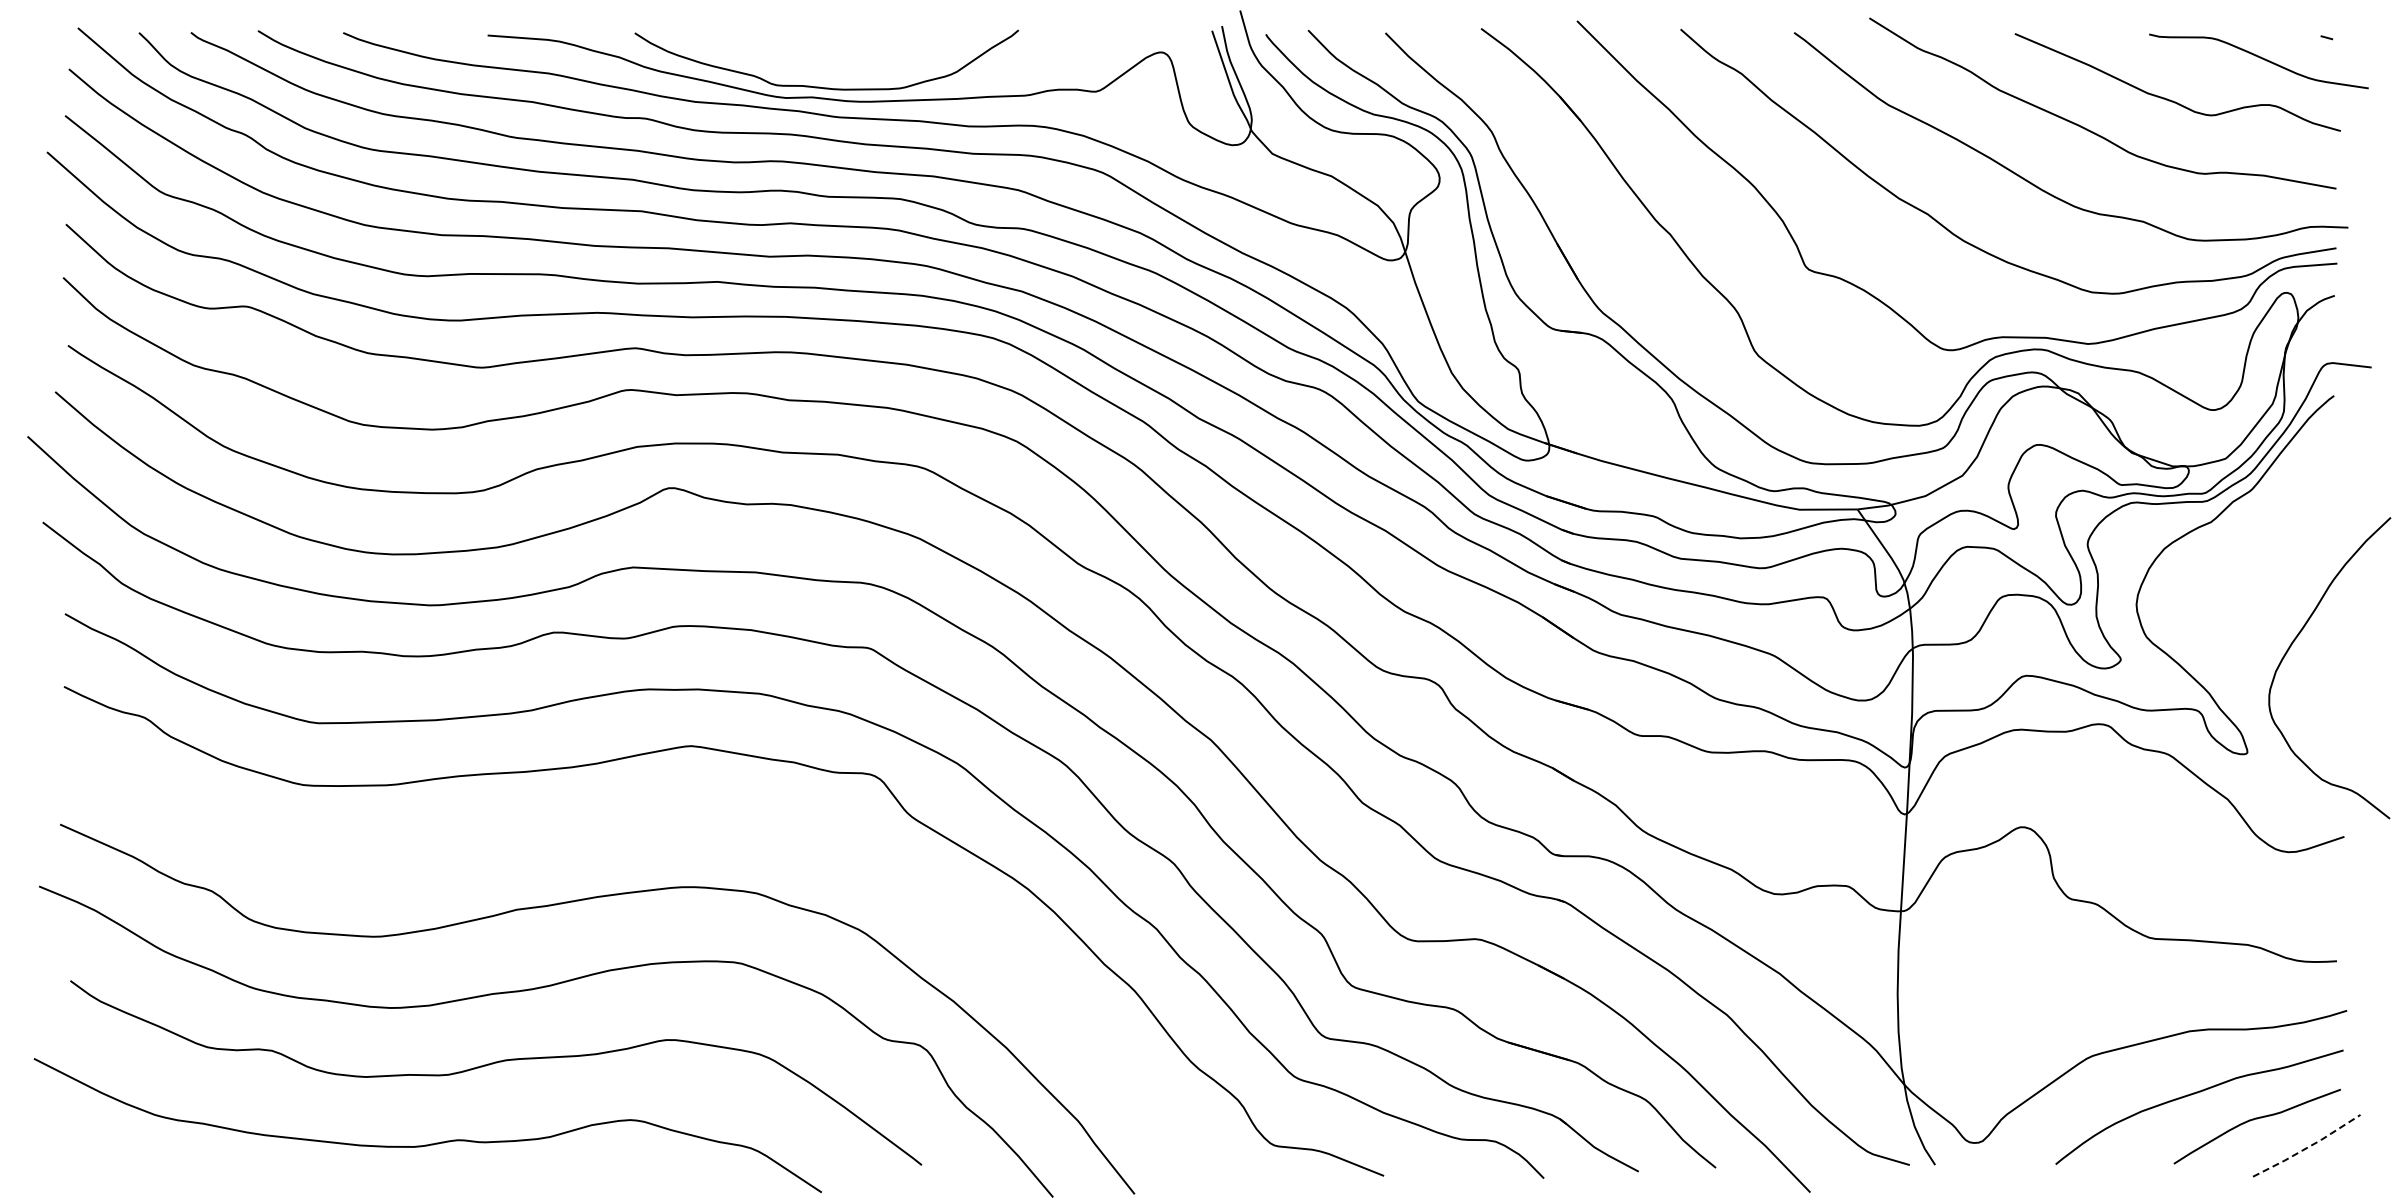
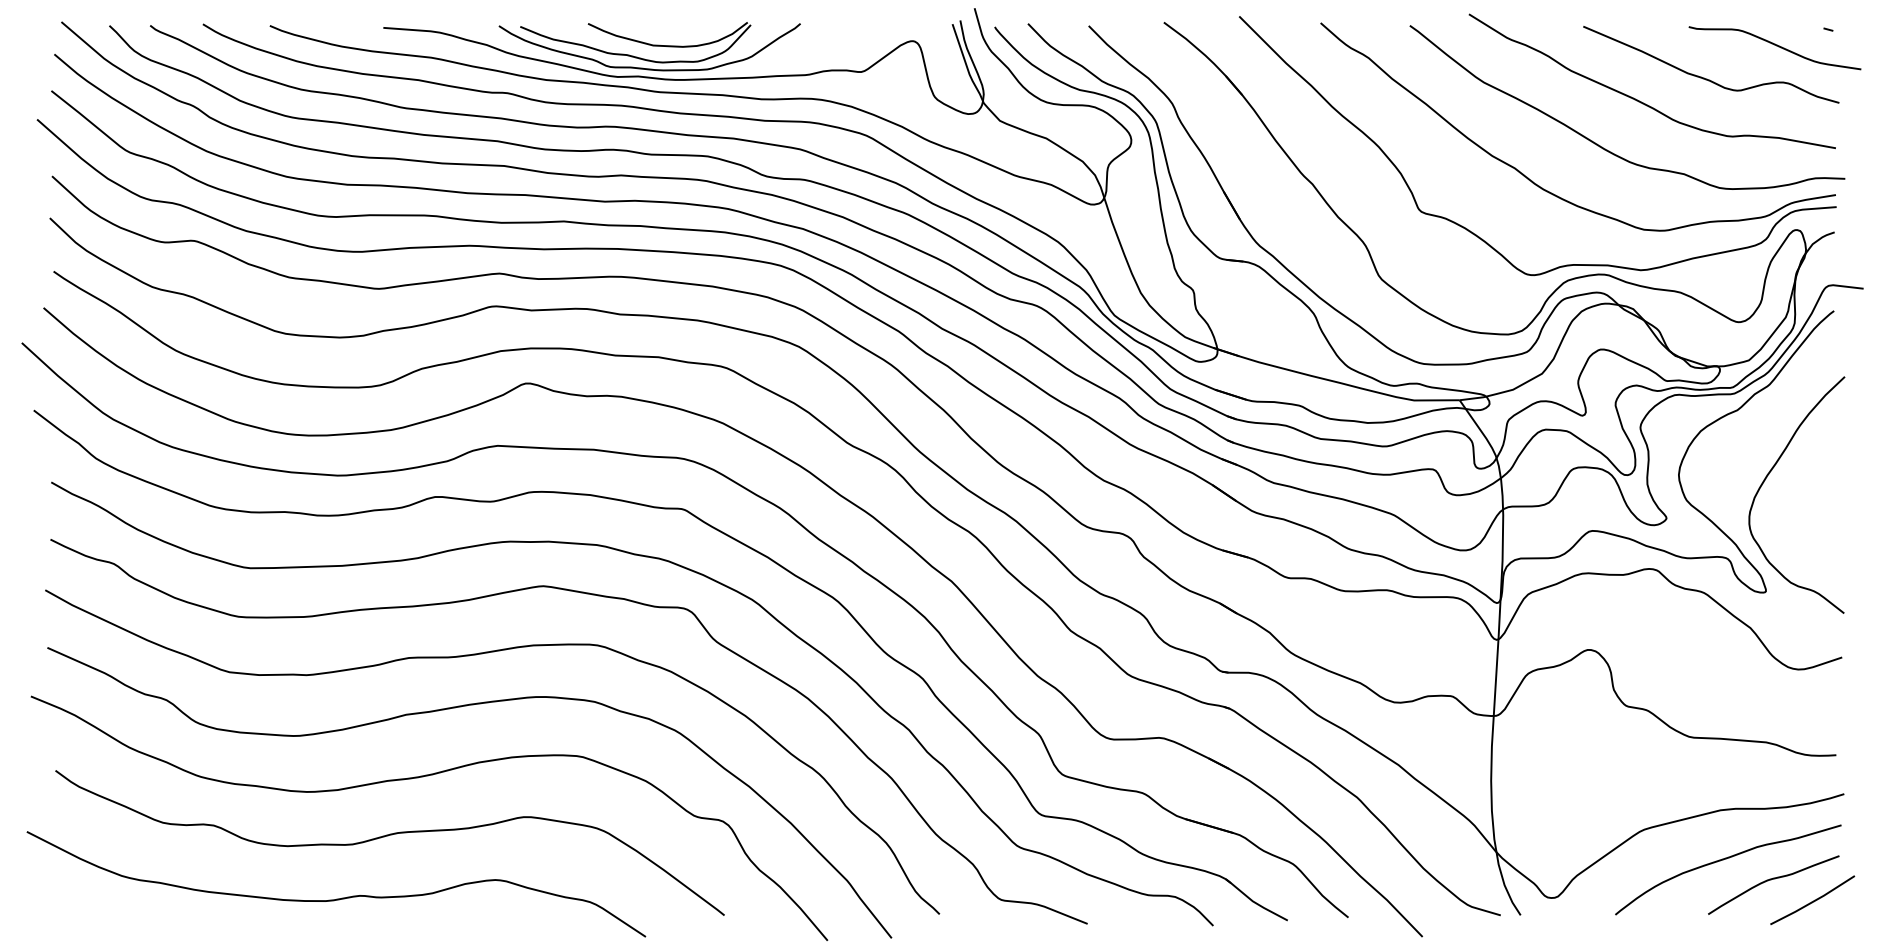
part: (808, 54) -> (635, 42), added
curve: (2293, 643) -> (1768, 475), moved
curve: (603, 834) -> (474, 655), added
line: (2308, 1147) -> (1813, 901), dashed -> solid

